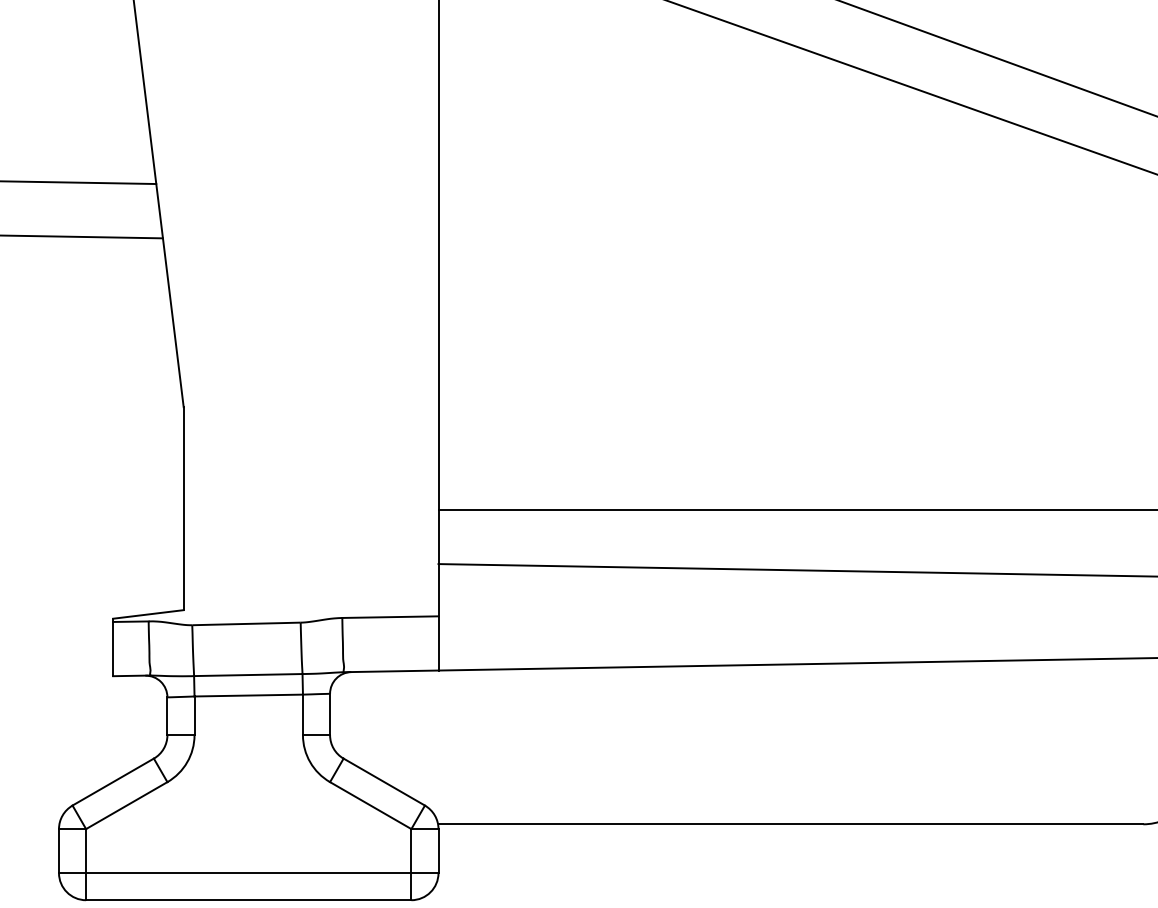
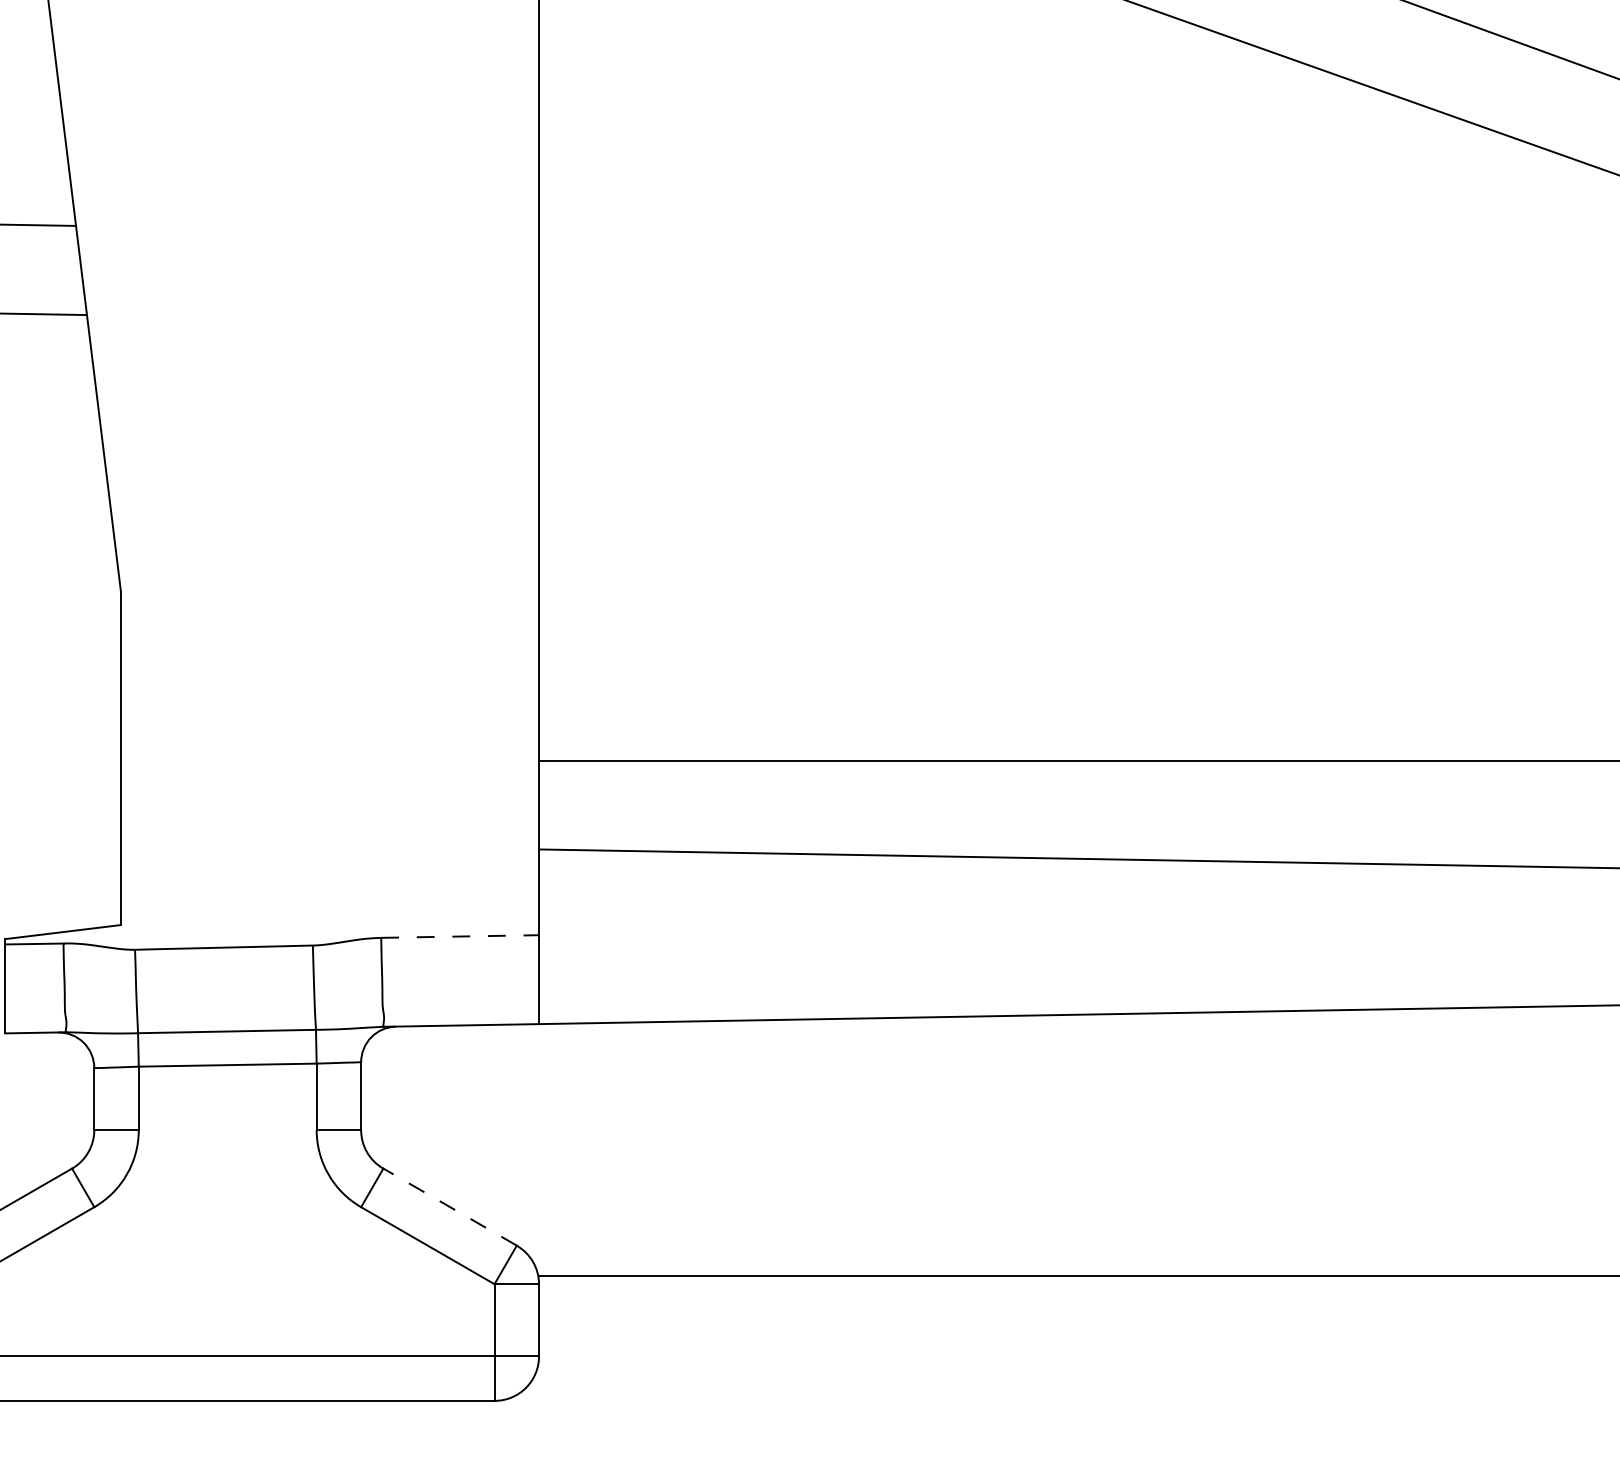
line: (390, 617) -> (460, 937), solid -> dashed
line: (384, 782) -> (450, 1207), solid -> dashed

